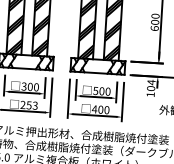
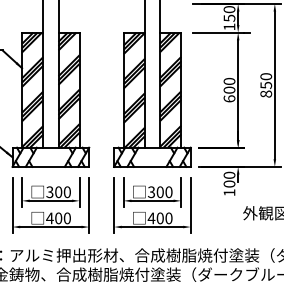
text: (151, 82) -> (229, 175), 104 -> 100
text: (95, 90) -> (151, 191), 500 -> 300
text: (29, 105) -> (58, 218), 253 -> 400

